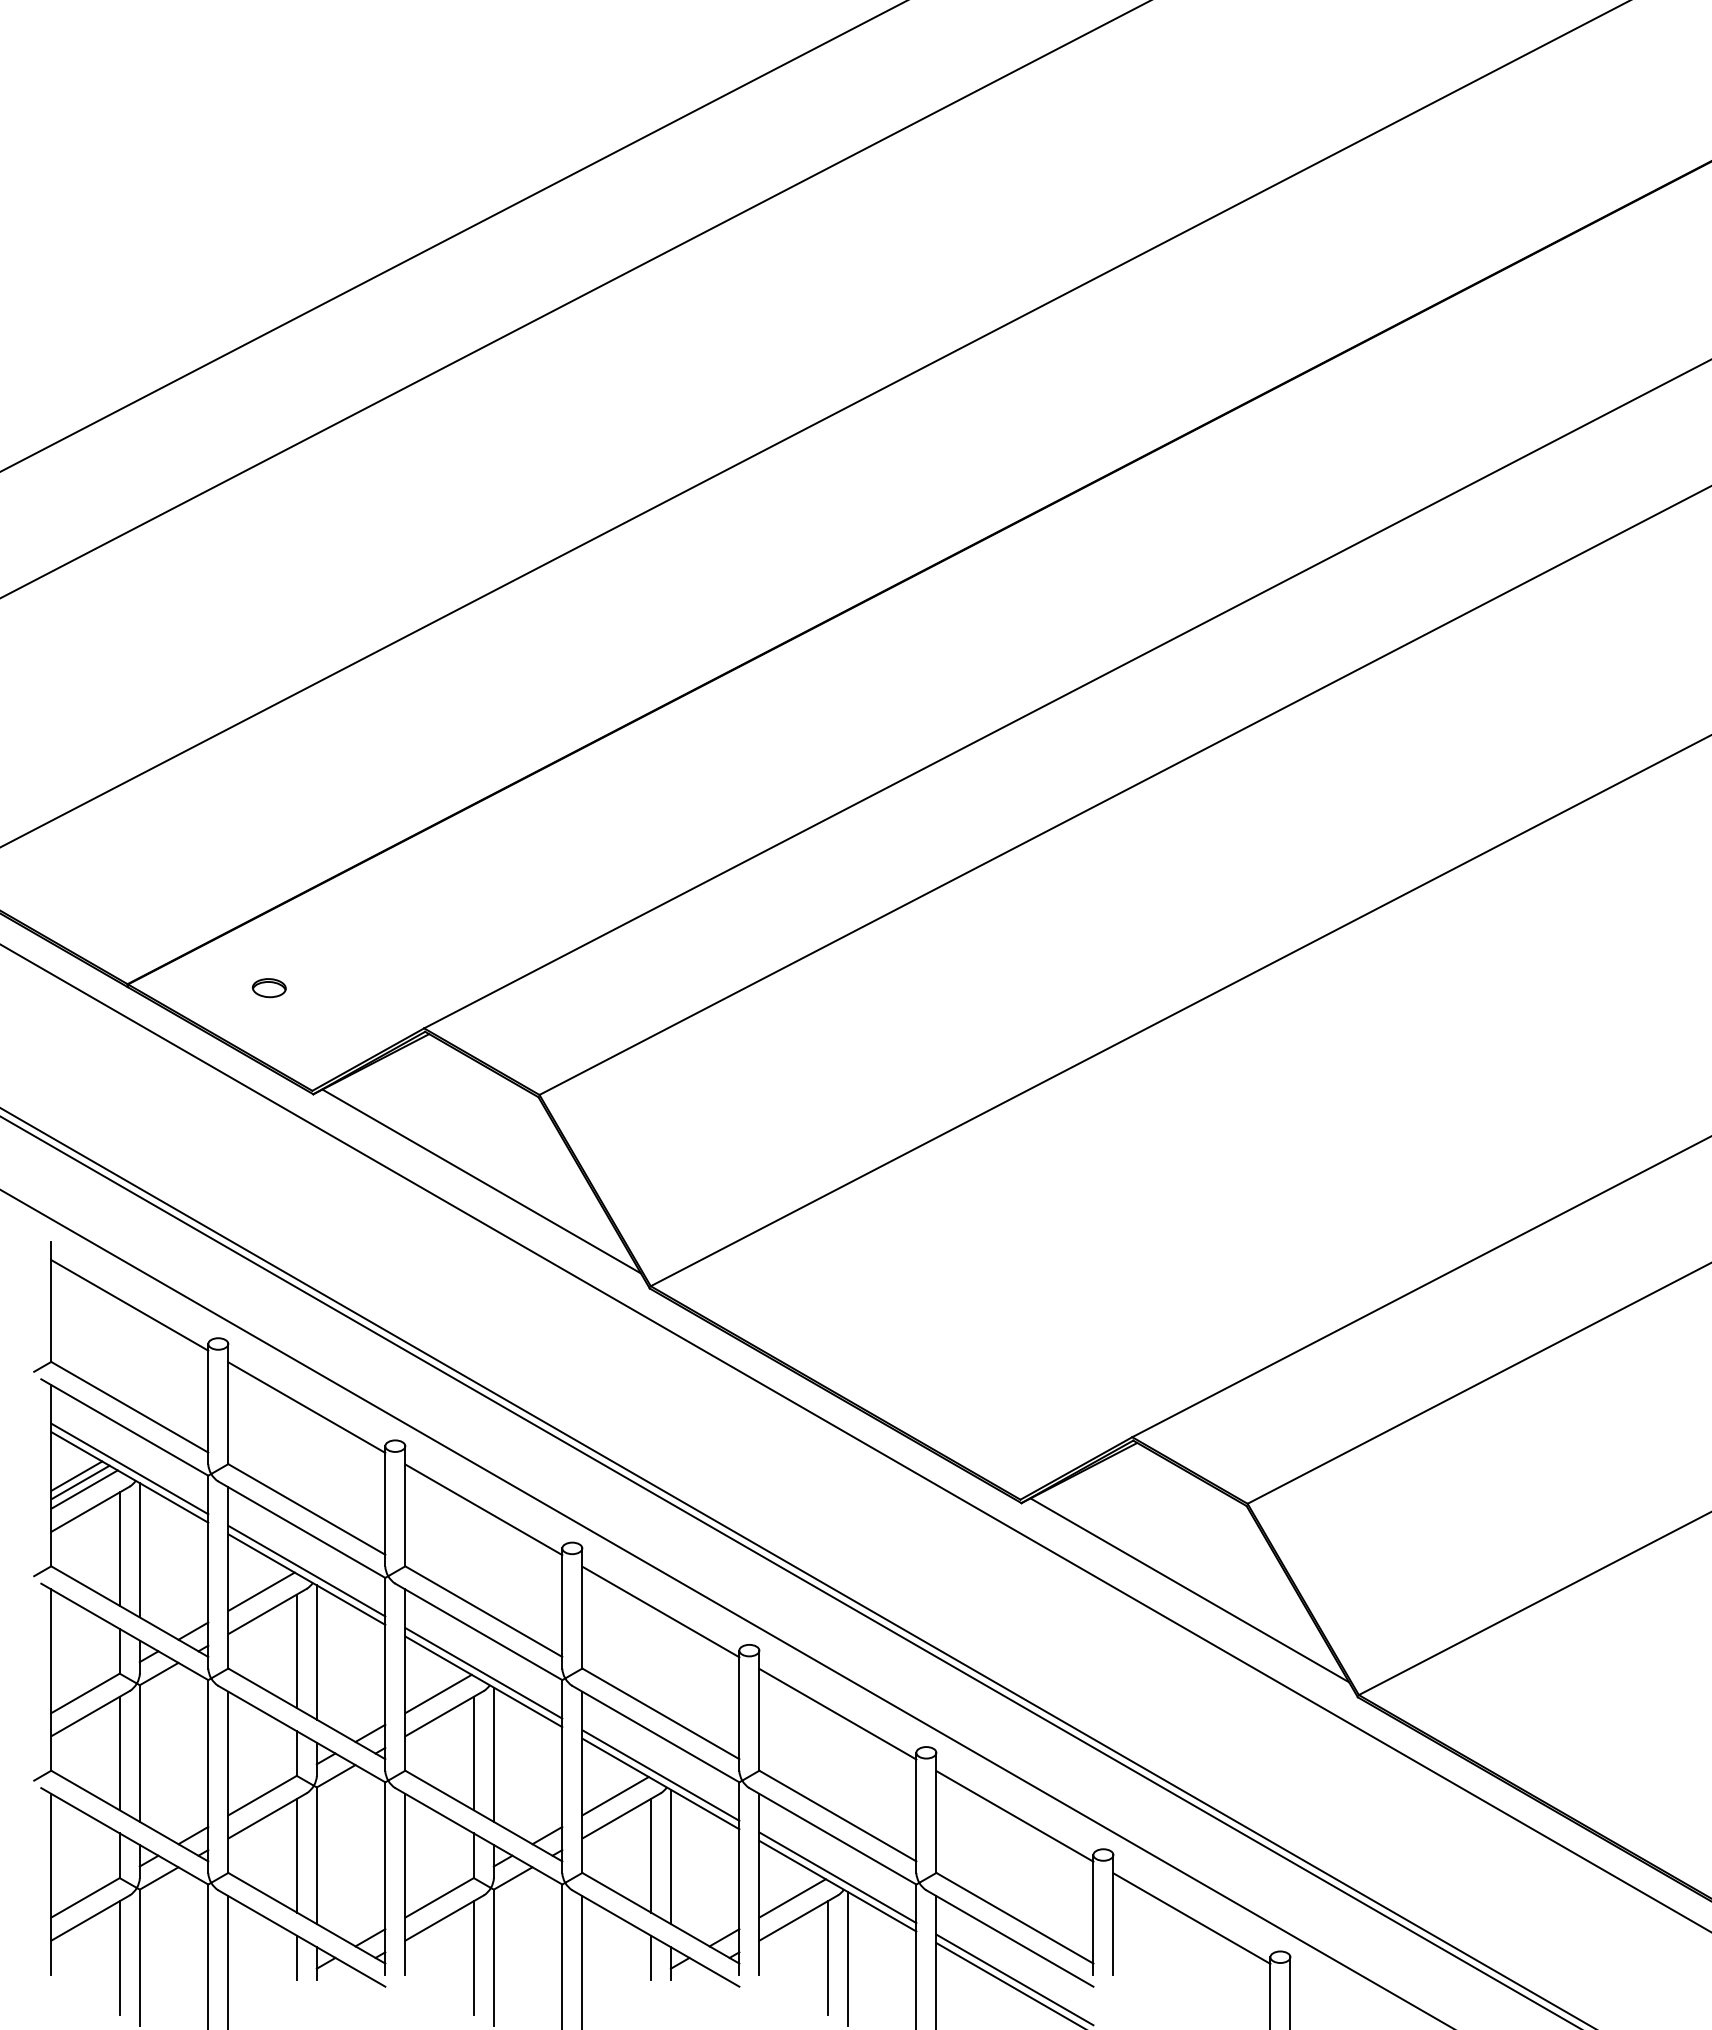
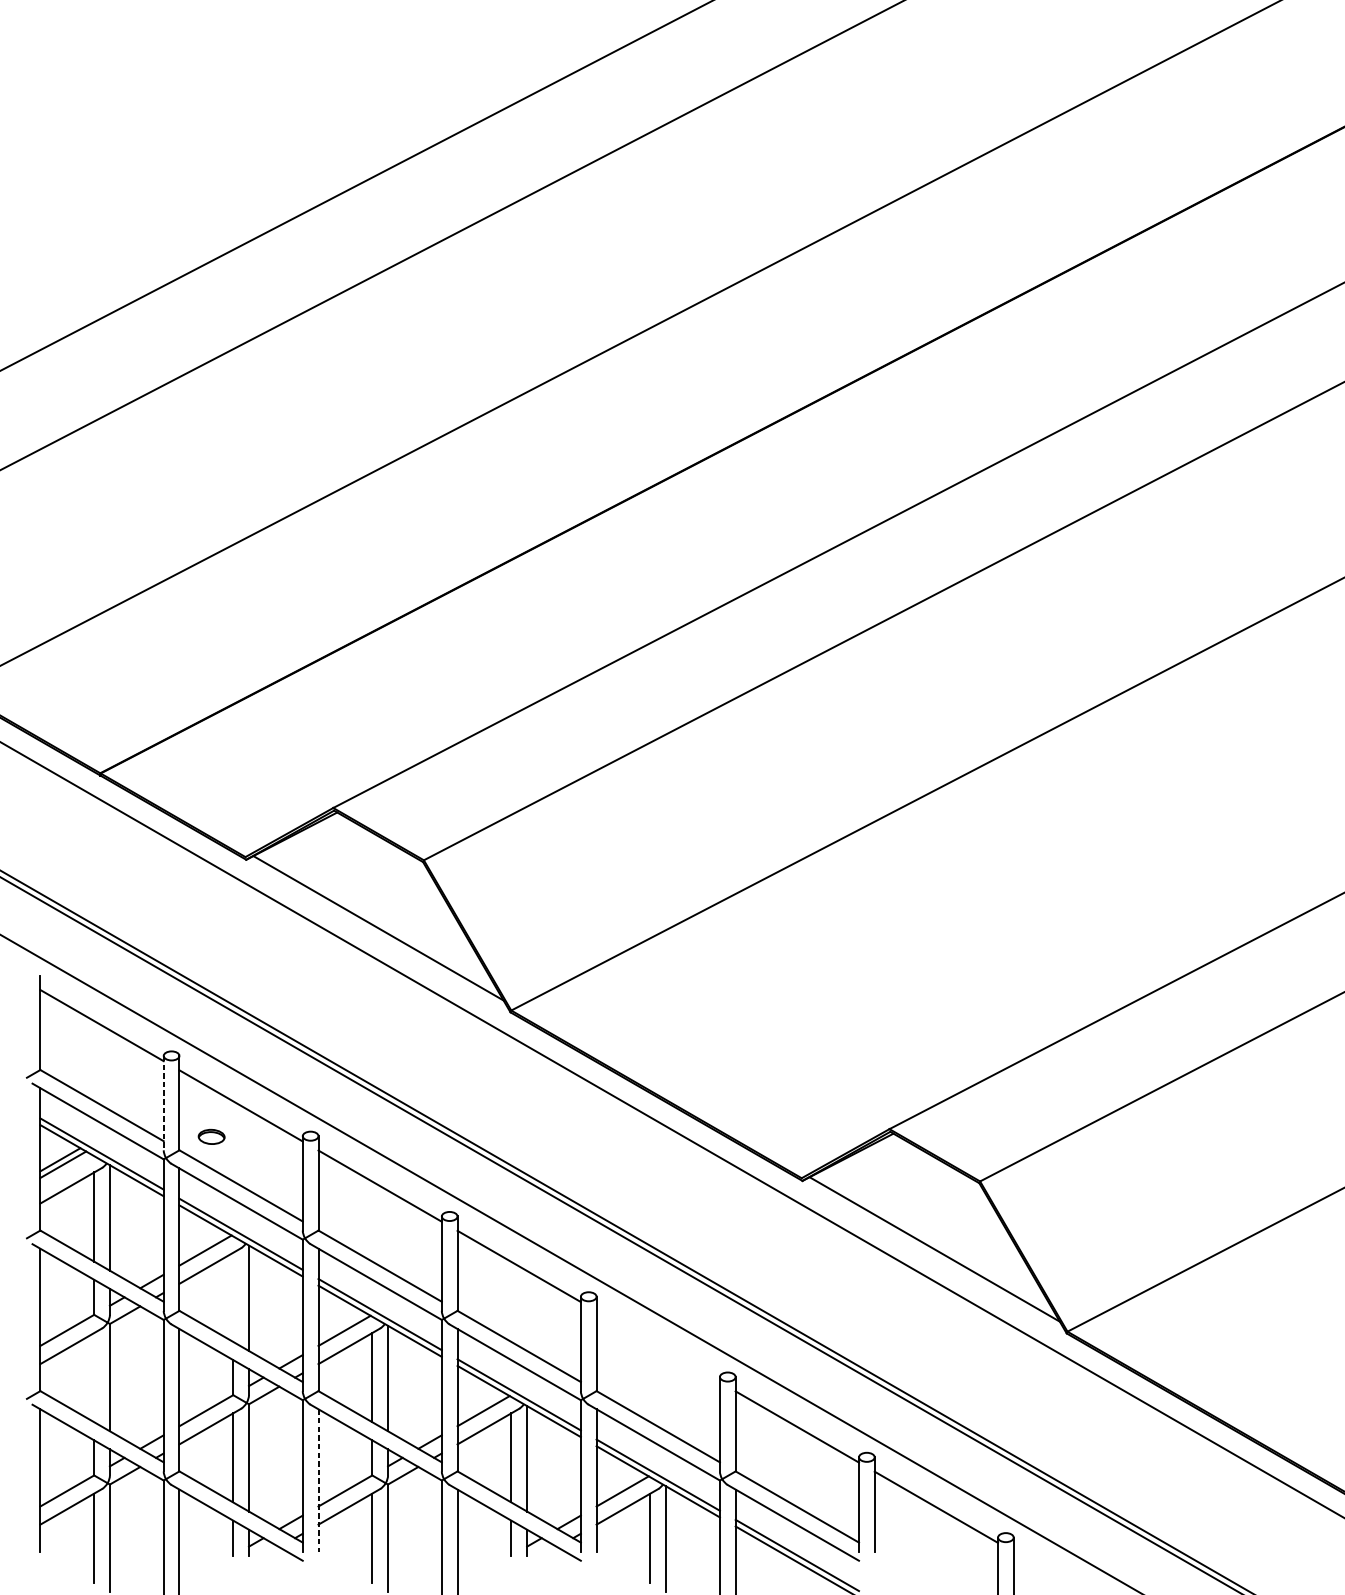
part: (269, 988) -> (211, 1137), moved
line: (208, 1404) -> (163, 1103), solid -> dashed
line: (84, 1489) -> (66, 1170), removed
line: (296, 1651) -> (233, 1297), removed
line: (837, 1713) -> (657, 1346), removed
line: (119, 1753) -> (93, 1377), removed
line: (405, 1884) -> (318, 1480), solid -> dashed

